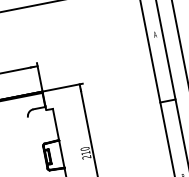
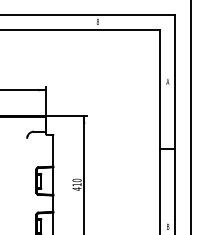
text: (86, 156) -> (76, 188), 210 -> 410

